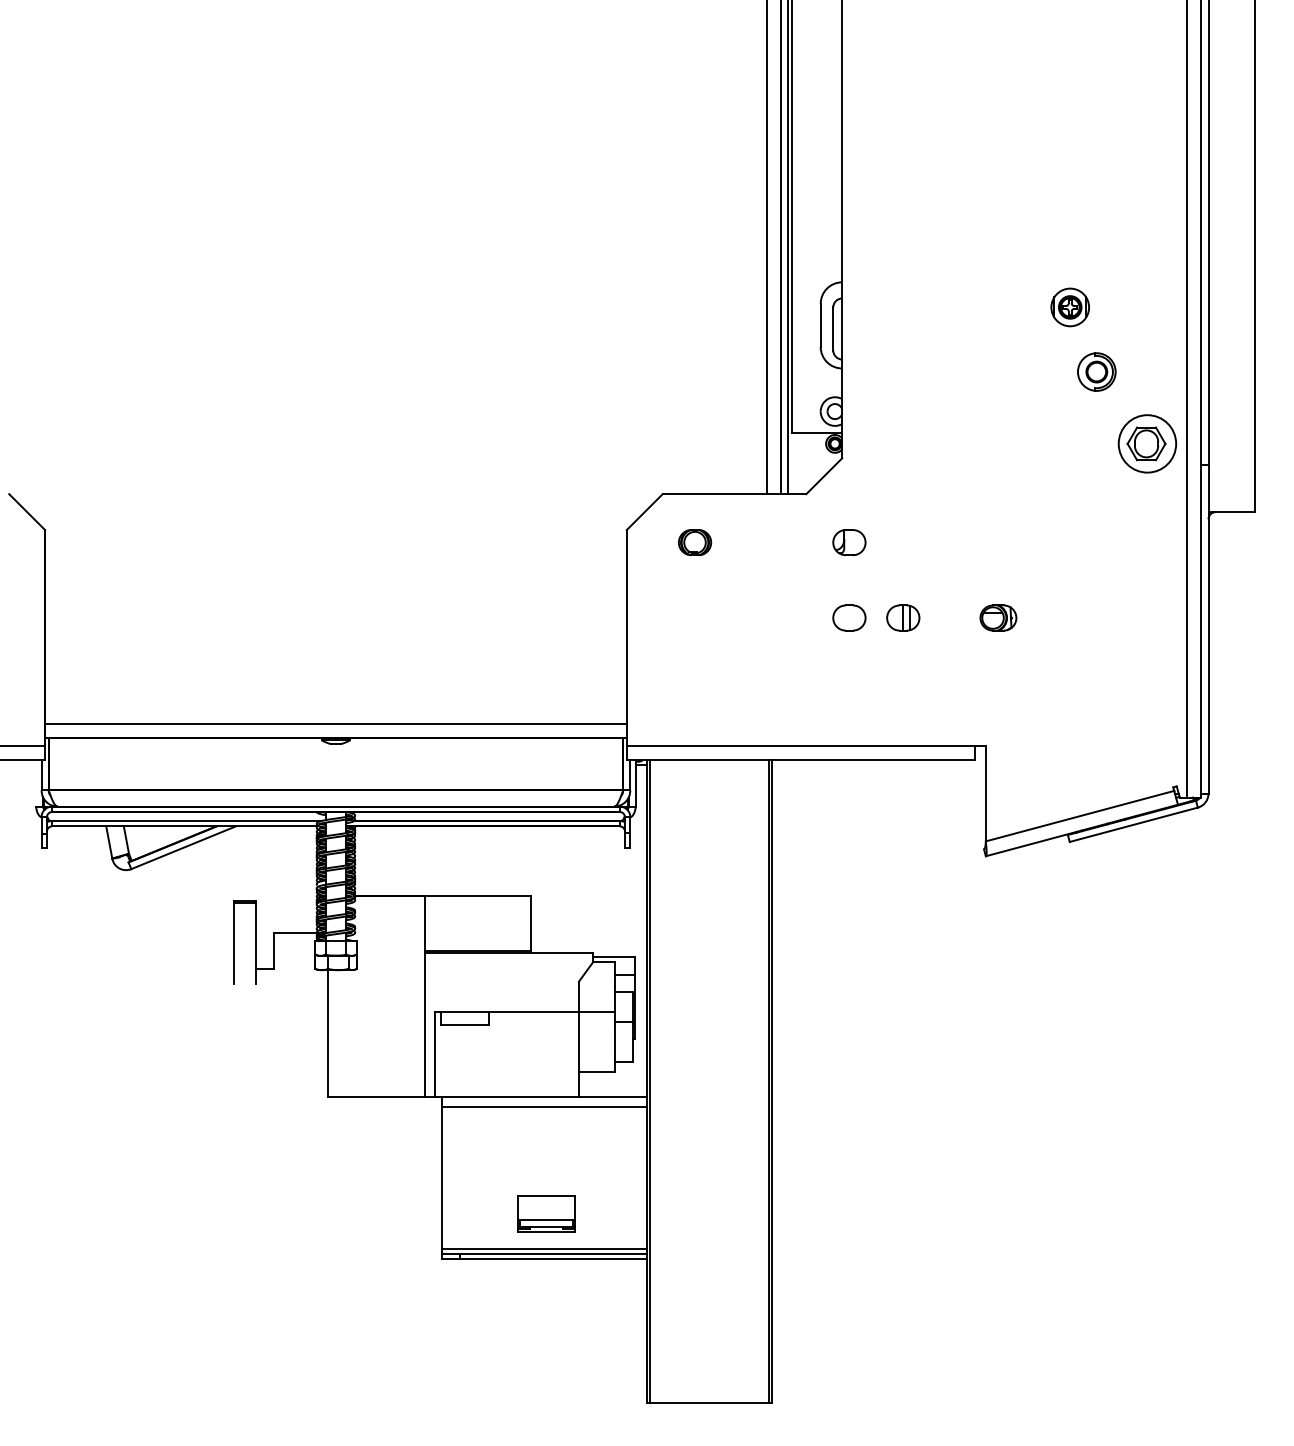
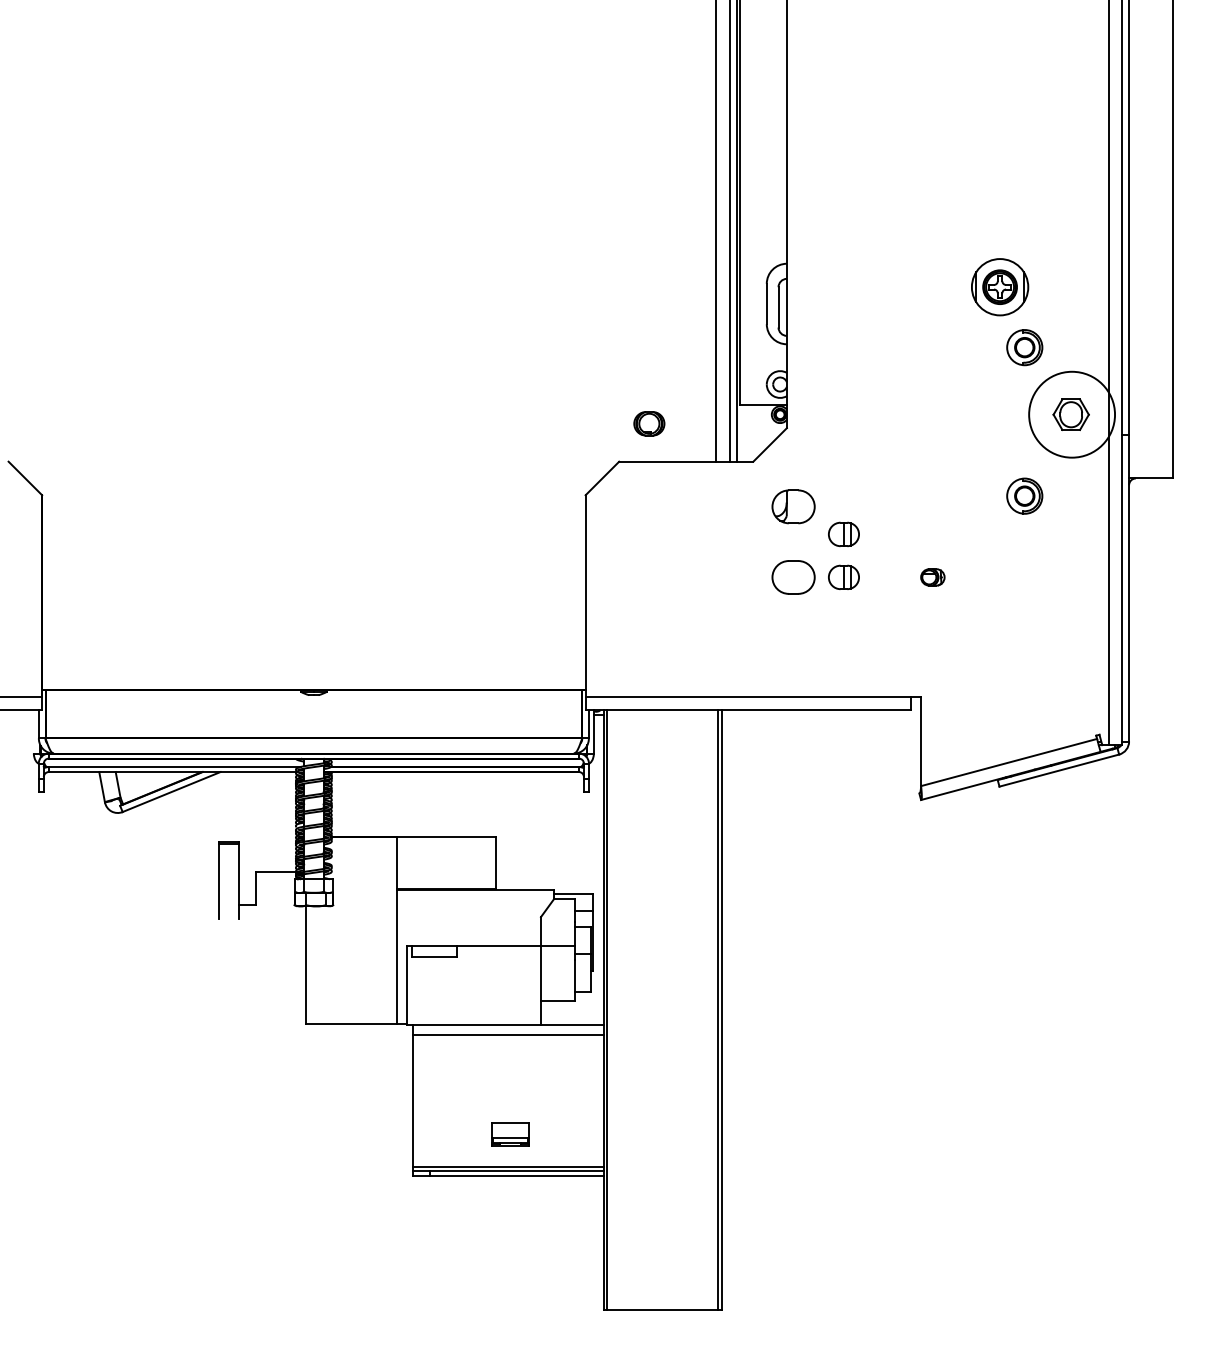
part: (1069, 307) -> (999, 287), size x1.6
circle: (1147, 443) -> (1072, 414), size x1.6
part: (1096, 530) -> (1024, 495), added
part: (695, 542) -> (649, 423), moved
part: (849, 542) -> (793, 506), size x1.4
part: (903, 571) -> (844, 533), added
part: (849, 617) -> (793, 576), size x1.4
part: (998, 617) -> (932, 576), size x0.7
line: (335, 723) -> (313, 675), removed
part: (546, 1213) -> (510, 1133), size x0.7

